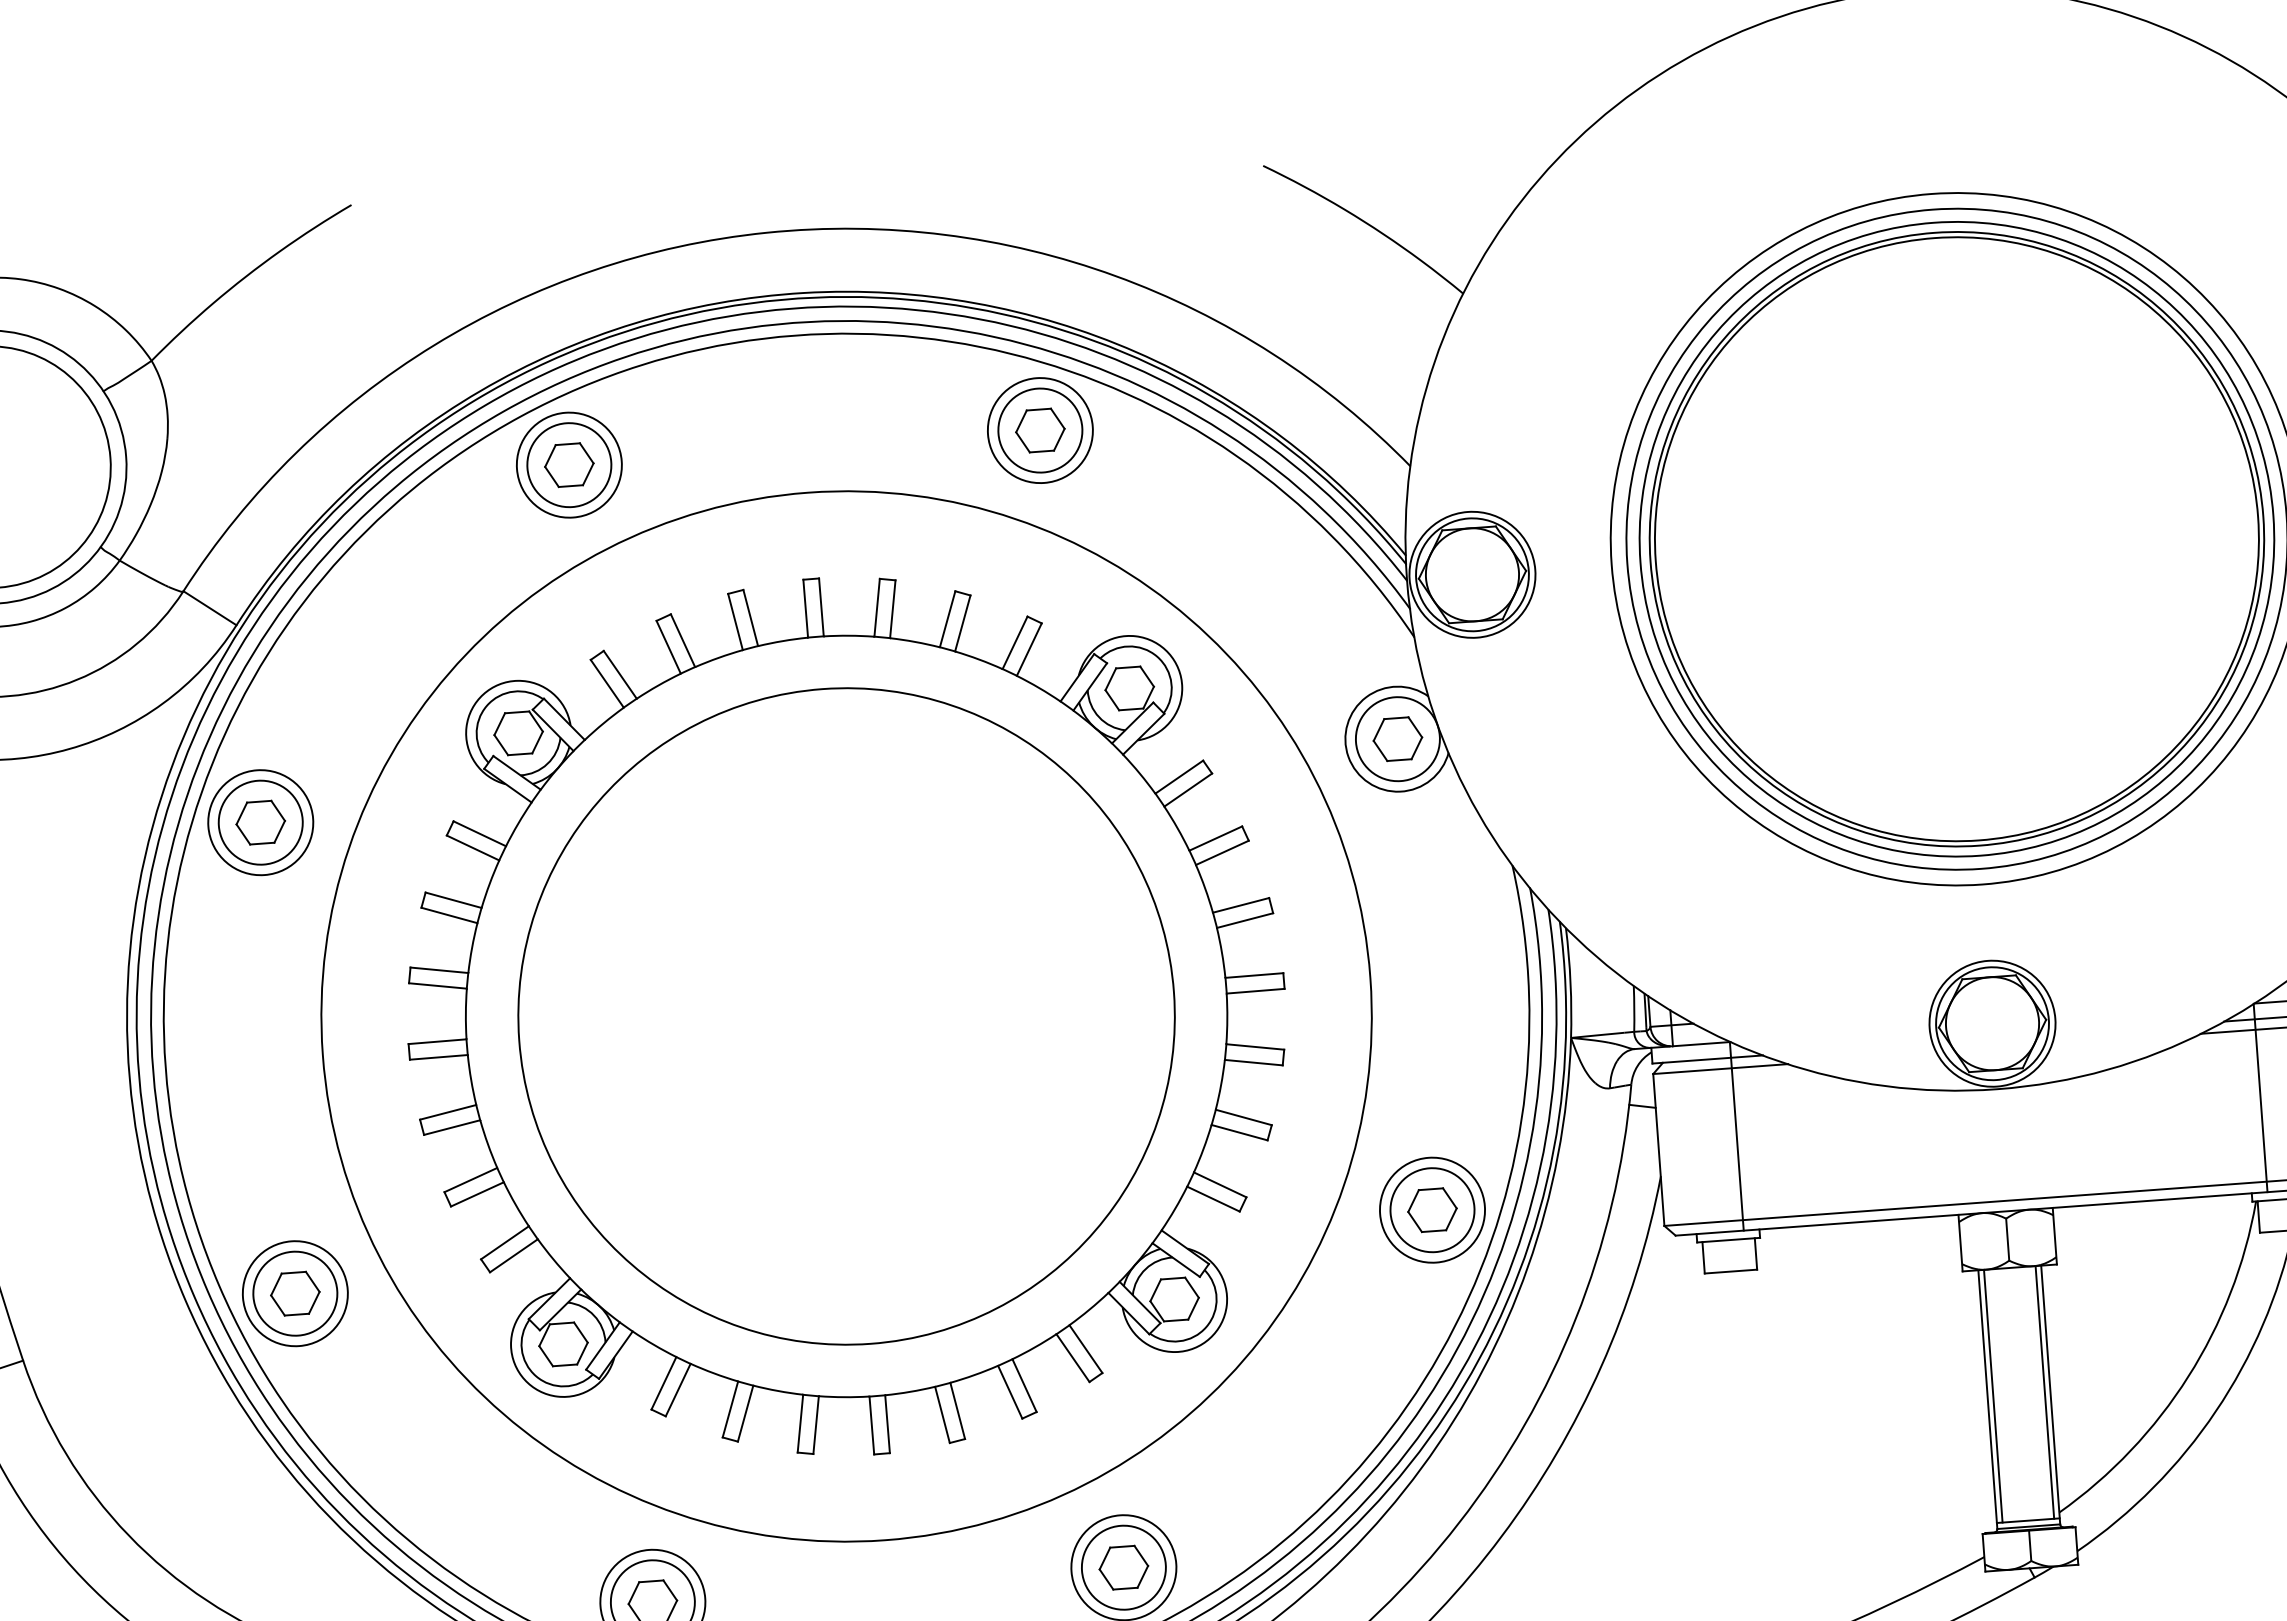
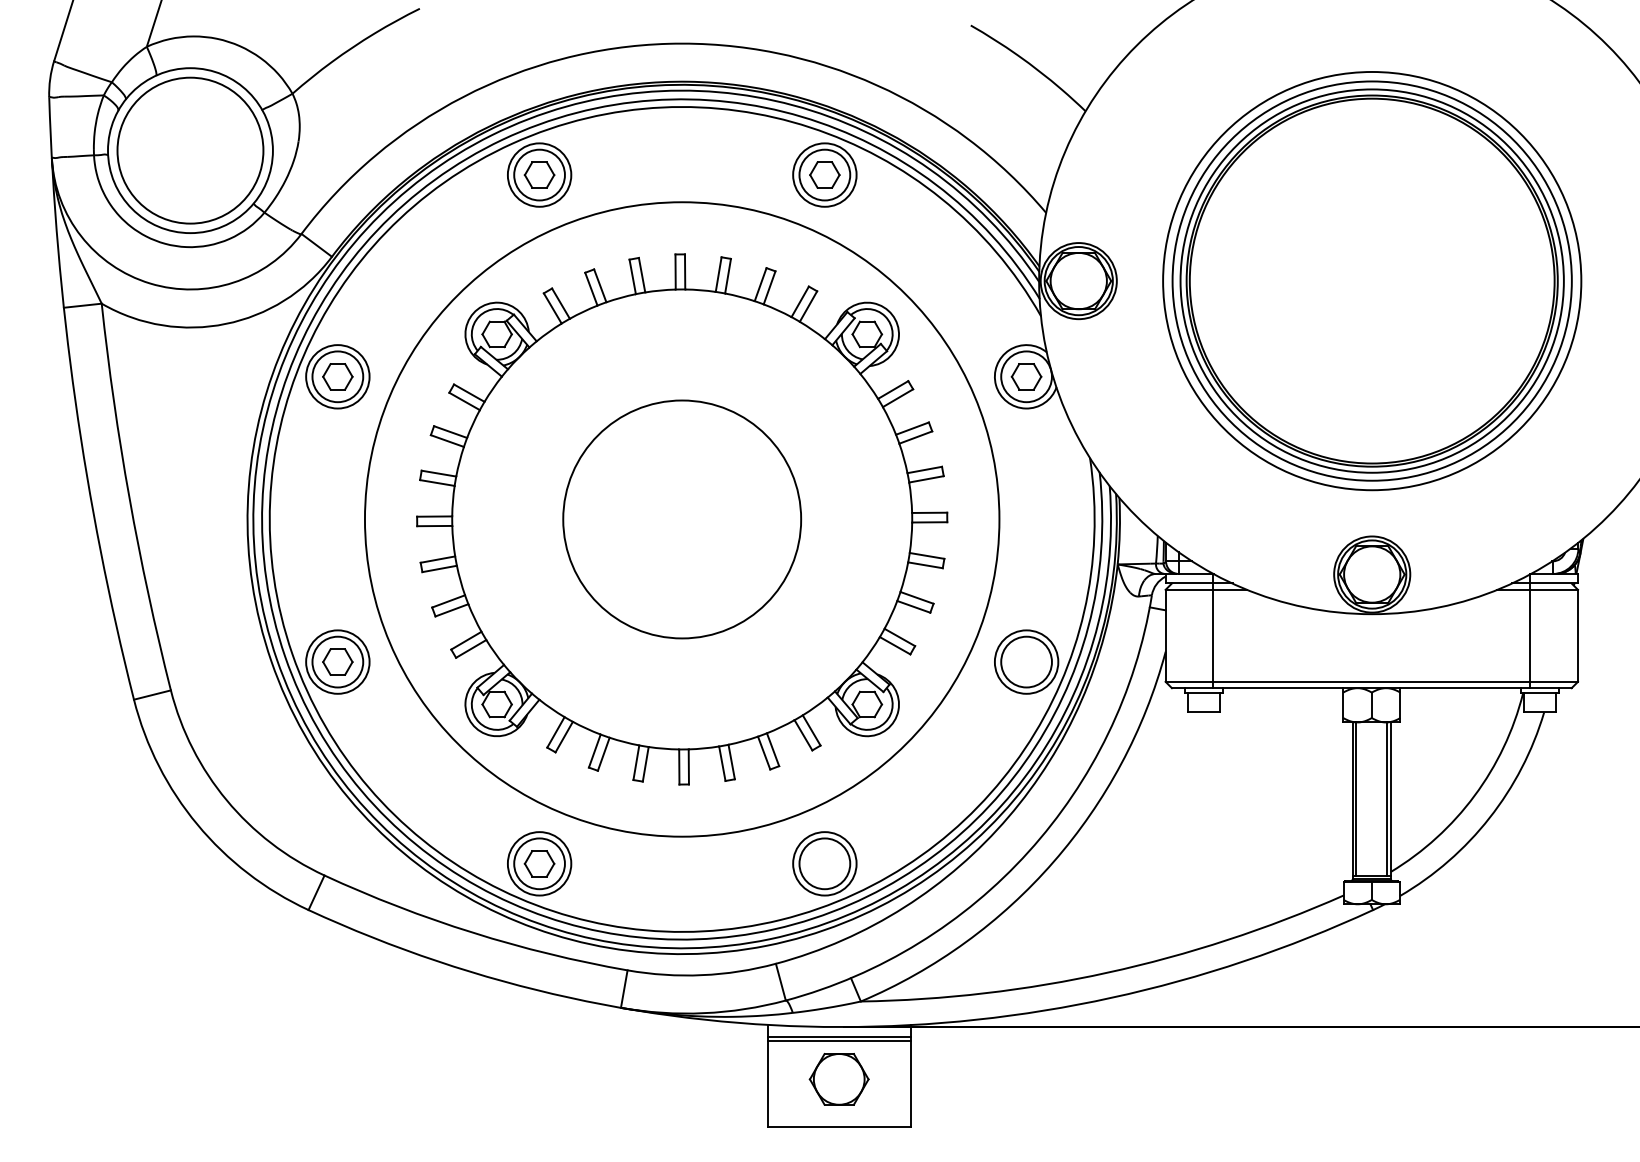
circle: (845, 1016) -> (681, 519), size x0.6
part: (1432, 1209) -> (1026, 661), removed
part: (1123, 1567) -> (824, 863), removed

